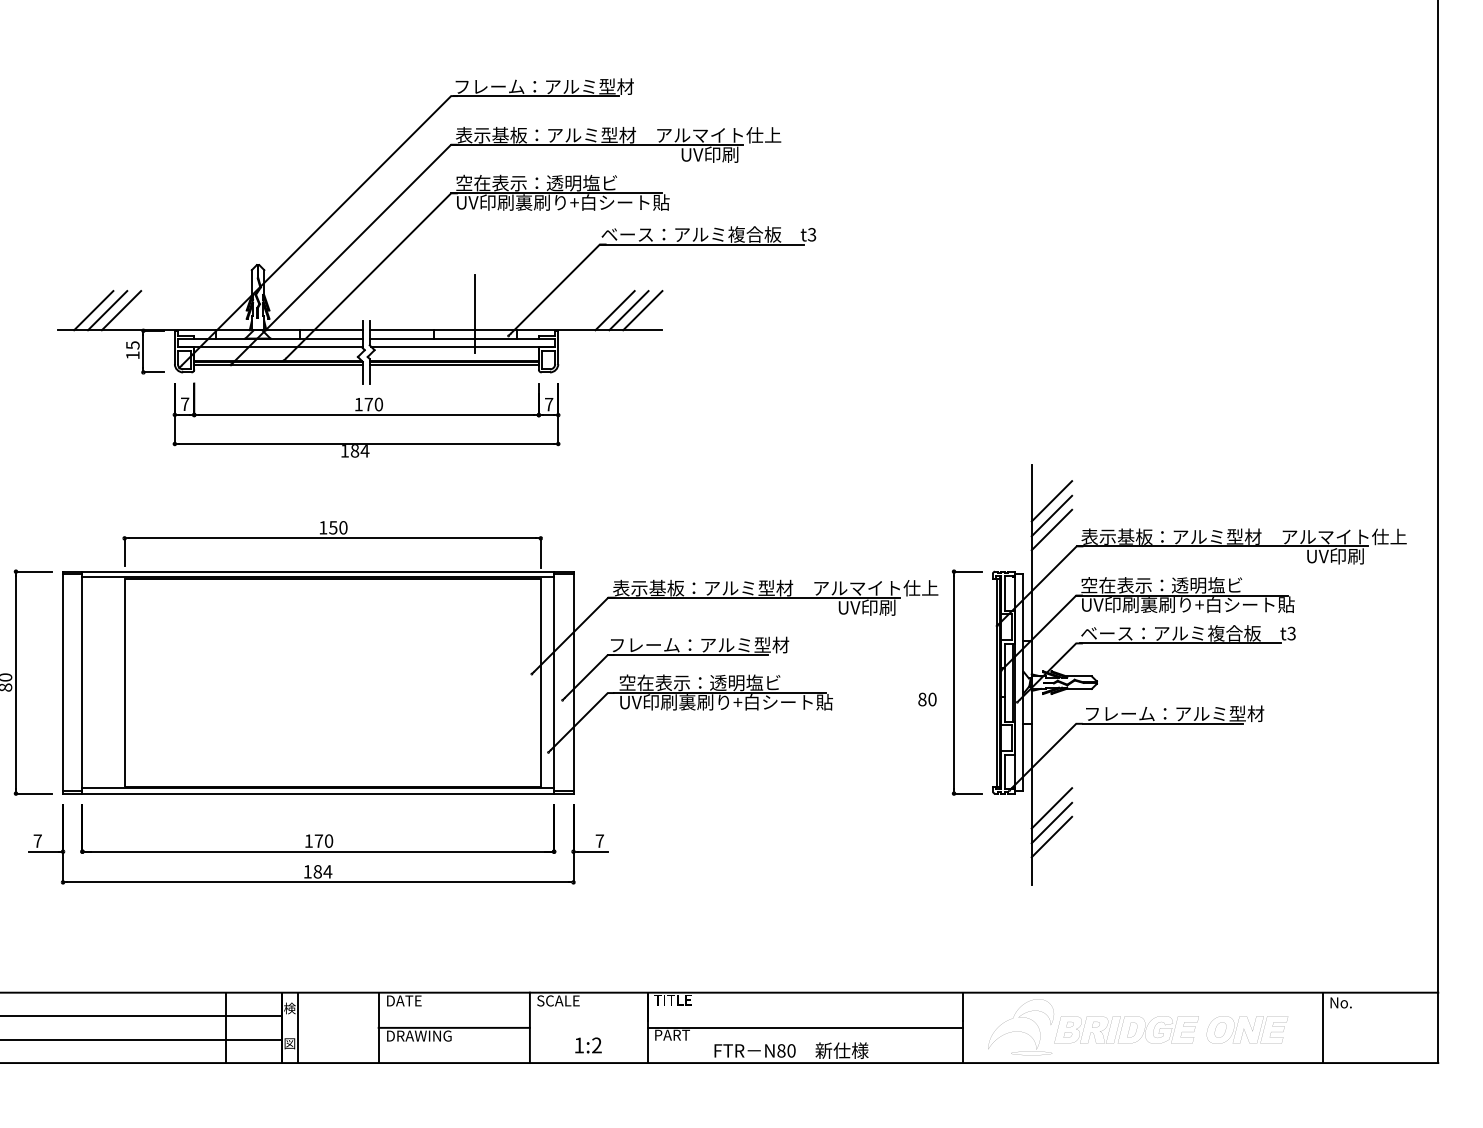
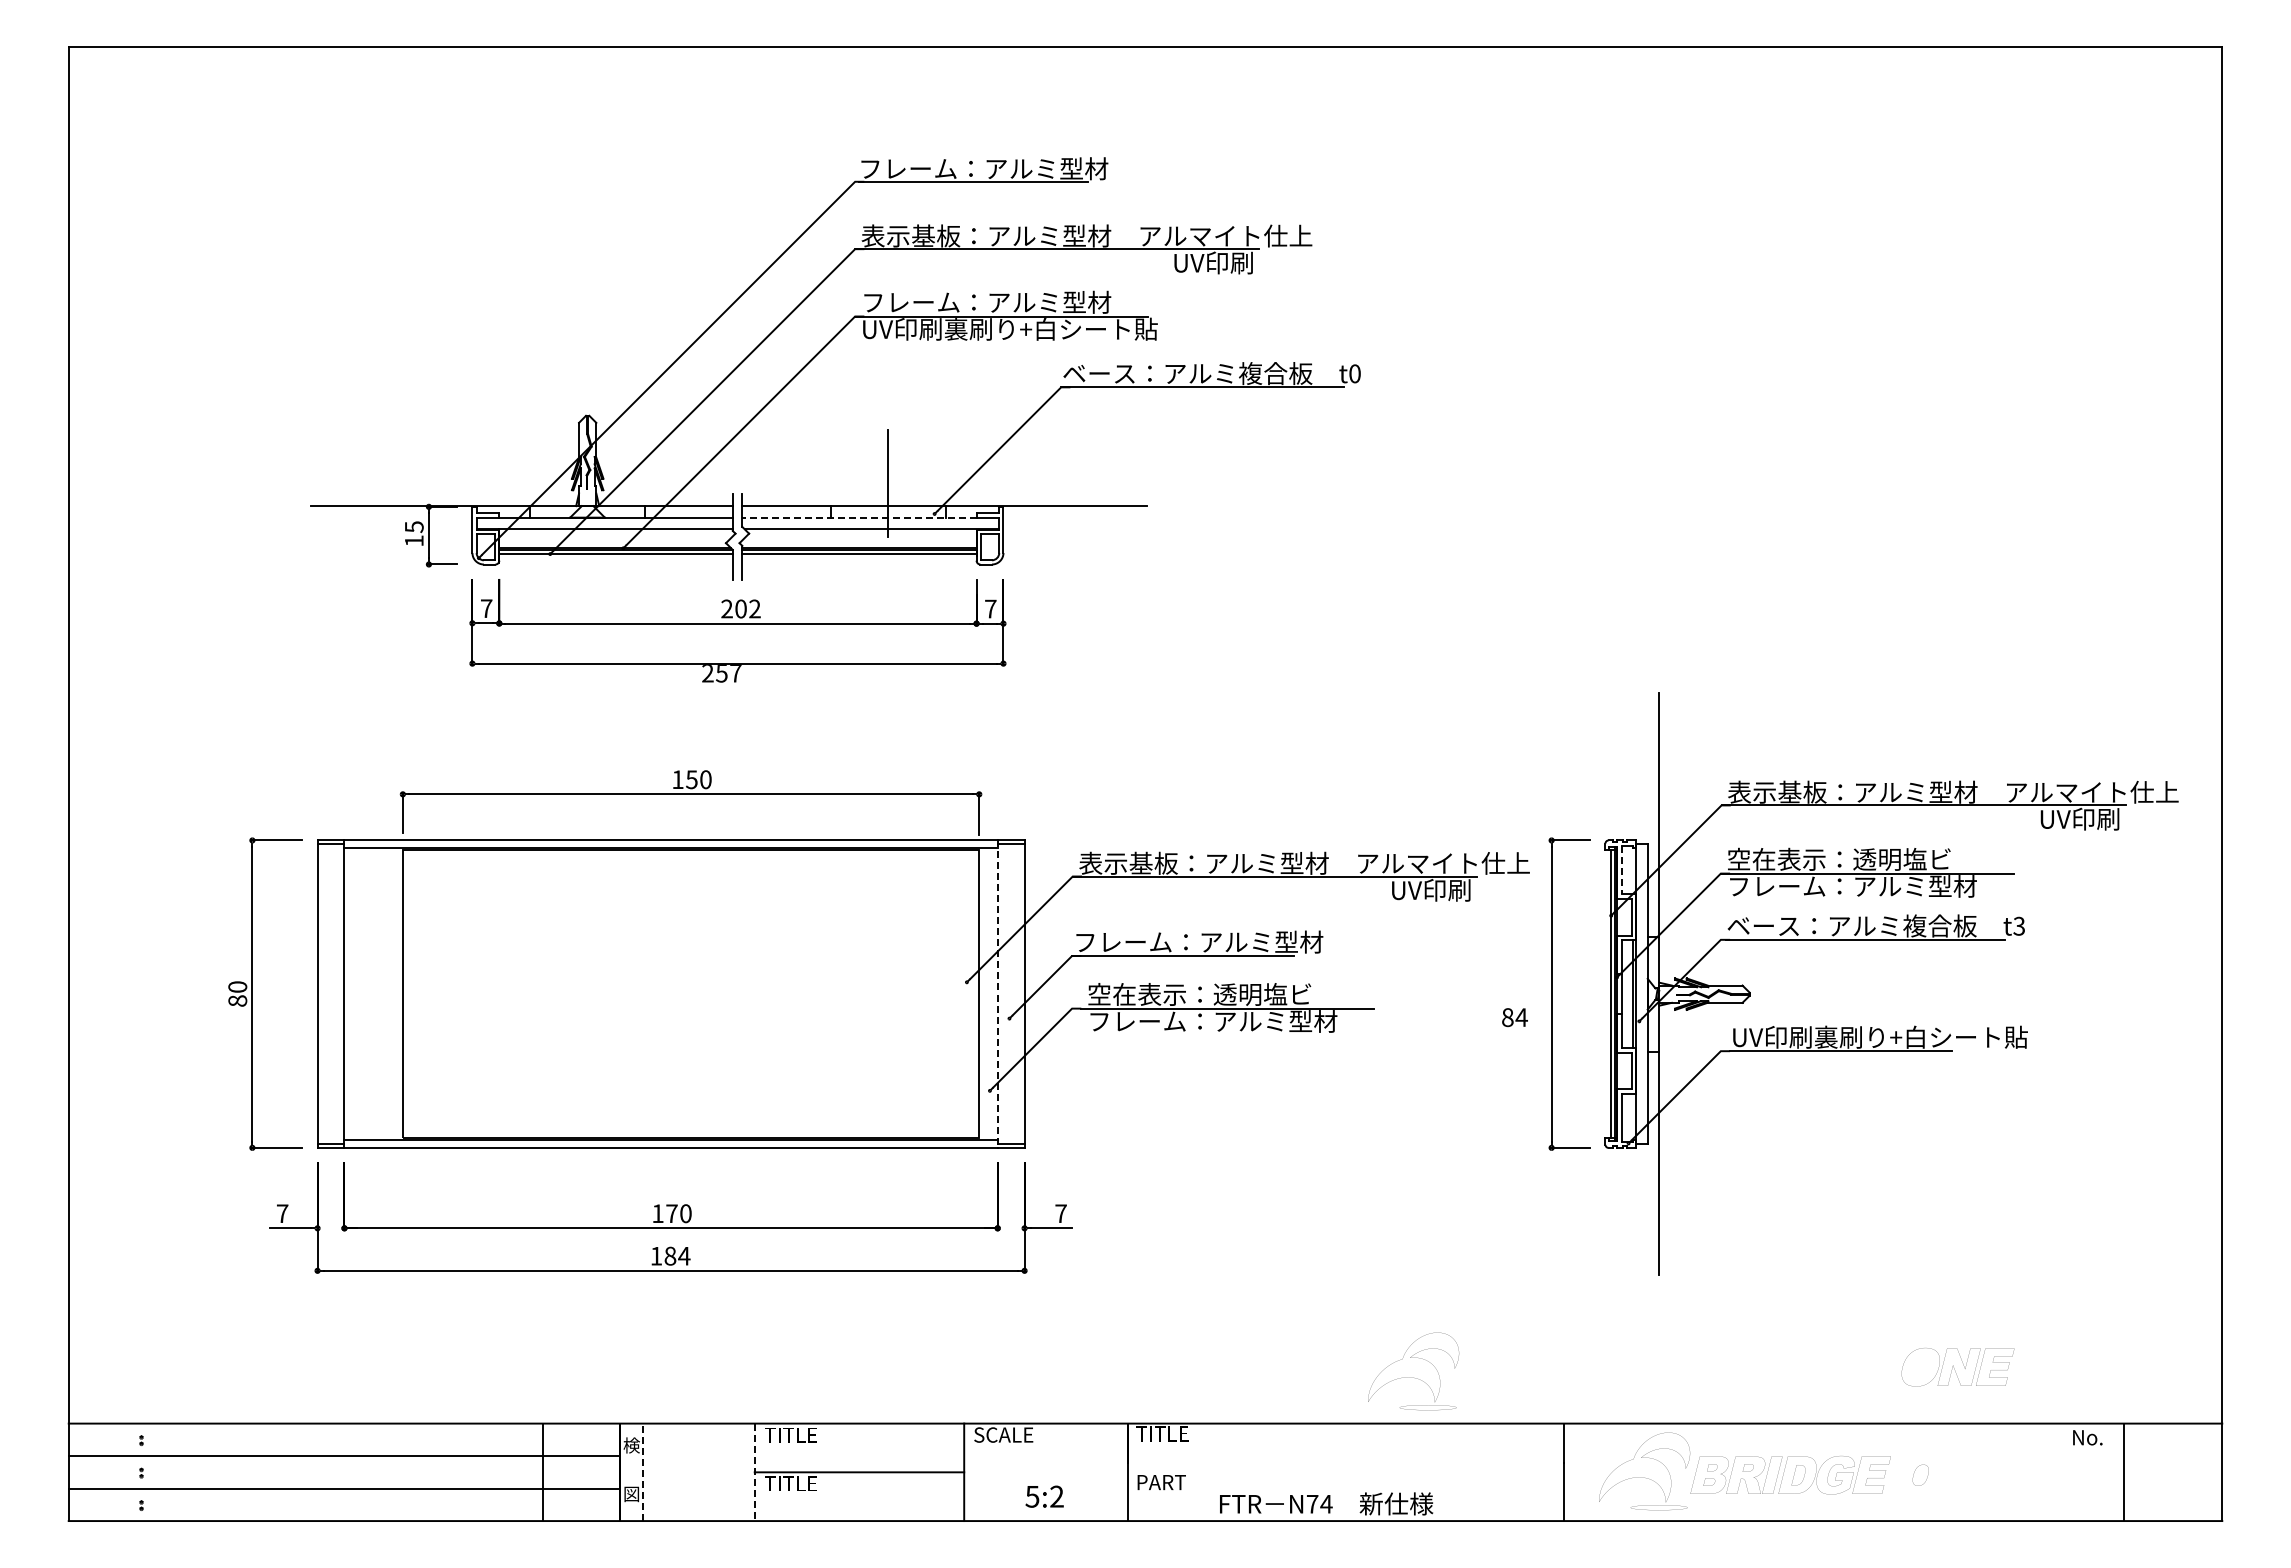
text: (546, 182) -> (986, 301), 空在表示：透明塩ビ -> フレーム：アルミ型材
text: (811, 234) -> (1354, 373), t3 -> t0
line: (93, 310) -> (359, 478), removed
line: (107, 310) -> (379, 478), removed
line: (121, 310) -> (398, 478), removed
line: (614, 310) -> (1081, 478), removed
line: (629, 310) -> (1101, 478), removed
line: (642, 310) -> (1120, 478), removed
line: (453, 338) -> (858, 517), solid -> dashed
text: (368, 404) -> (740, 608), 170 -> 202
text: (355, 451) -> (722, 673), 184 -> 257
line: (1052, 501) -> (1687, 743), removed
line: (1052, 516) -> (1687, 763), removed
line: (1052, 529) -> (1687, 782), removed
line: (1004, 593) -> (1621, 870), solid -> dashed
text: (1187, 604) -> (1875, 885), UV印刷裏刷り+白シート貼 -> フレーム：アルミ型材
line: (553, 682) -> (997, 994), solid -> dashed
text: (932, 699) -> (1521, 1017), 80 -> 84
text: (726, 701) -> (1236, 1020), UV印刷裏刷り+白シート貼 -> フレーム：アルミ型材
text: (1191, 713) -> (1880, 1036), フレーム：アルミ型材 -> UV印刷裏刷り+白シート貼
line: (1052, 808) -> (1687, 1168), removed
line: (1052, 822) -> (1687, 1188), removed
line: (1052, 837) -> (1687, 1208), removed
part: (854, 955) -> (1413, 1371), added
text: (404, 1000) -> (790, 1434), DATE -> TITLE
line: (298, 1027) -> (643, 1472), solid -> dashed
line: (378, 1027) -> (754, 1472), solid -> dashed
line: (805, 1027) -> (1345, 1472), removed
line: (1322, 1027) -> (2123, 1472), moved
part: (1247, 1030) -> (1957, 1367), moved
text: (418, 1035) -> (810, 1483), DRAWING -> TITLE
text: (579, 1045) -> (1032, 1496), 1:2 -> 5:2
text: (786, 1050) -> (1319, 1503), N80 -> N74

